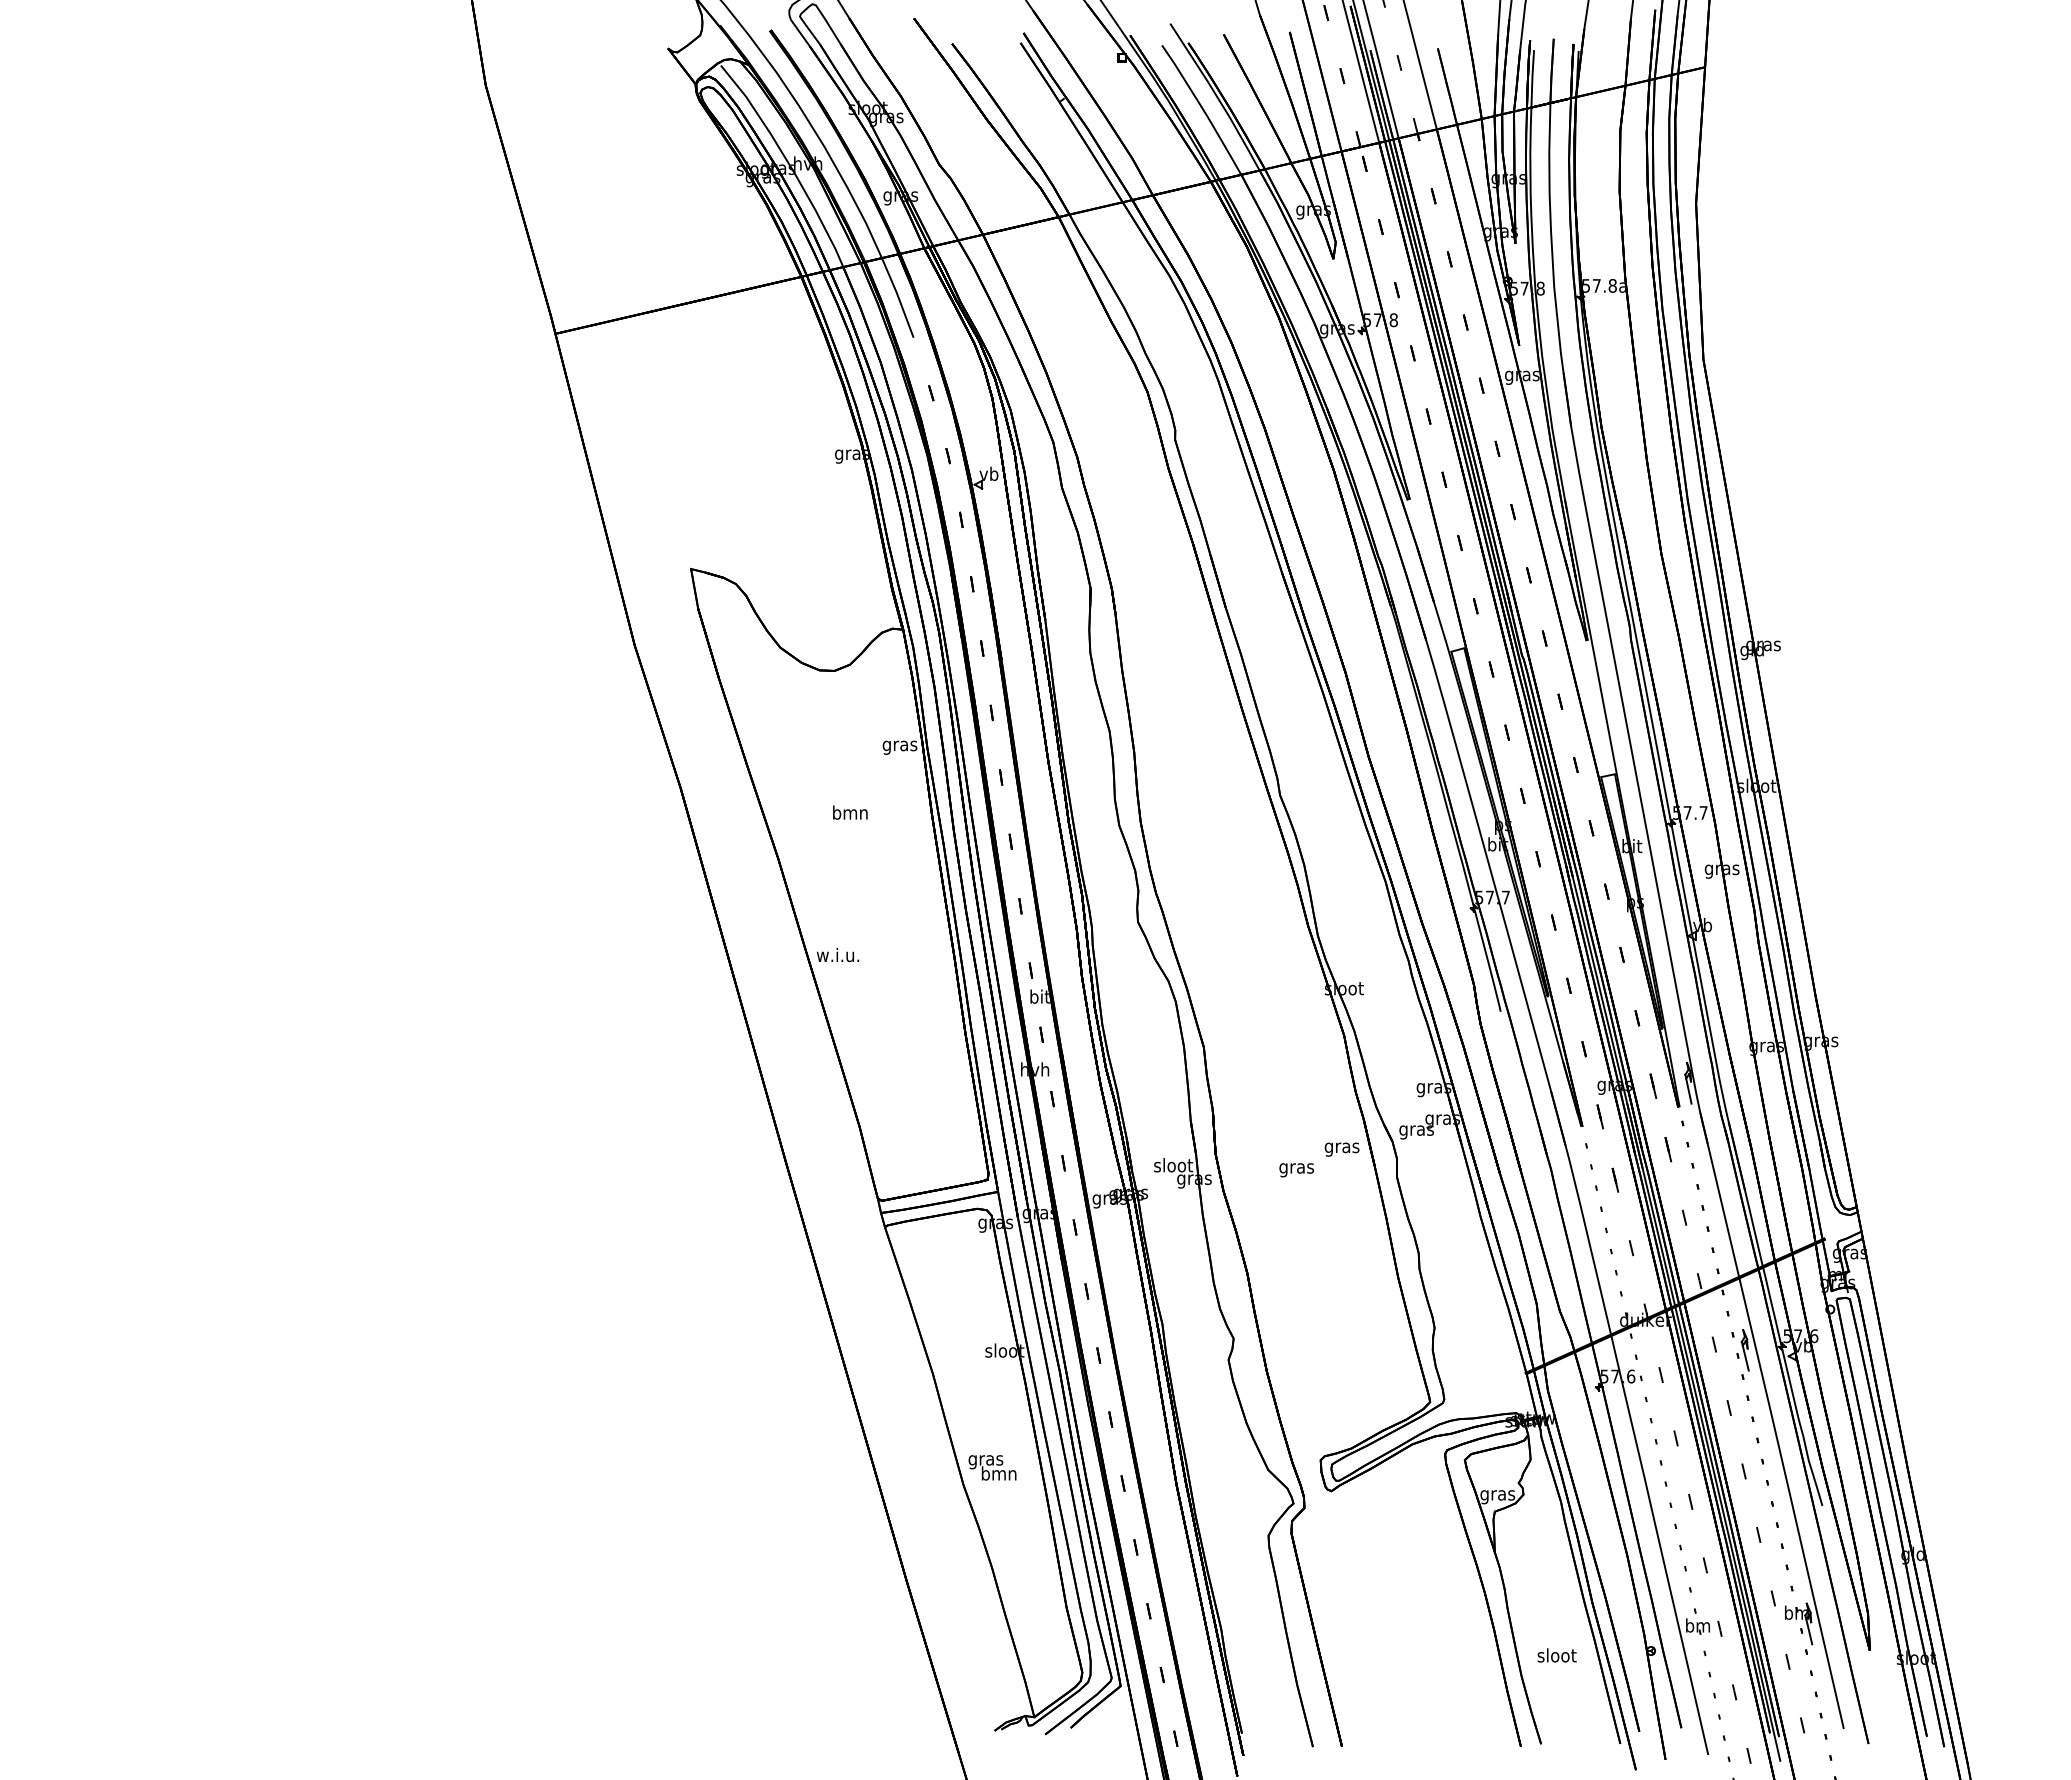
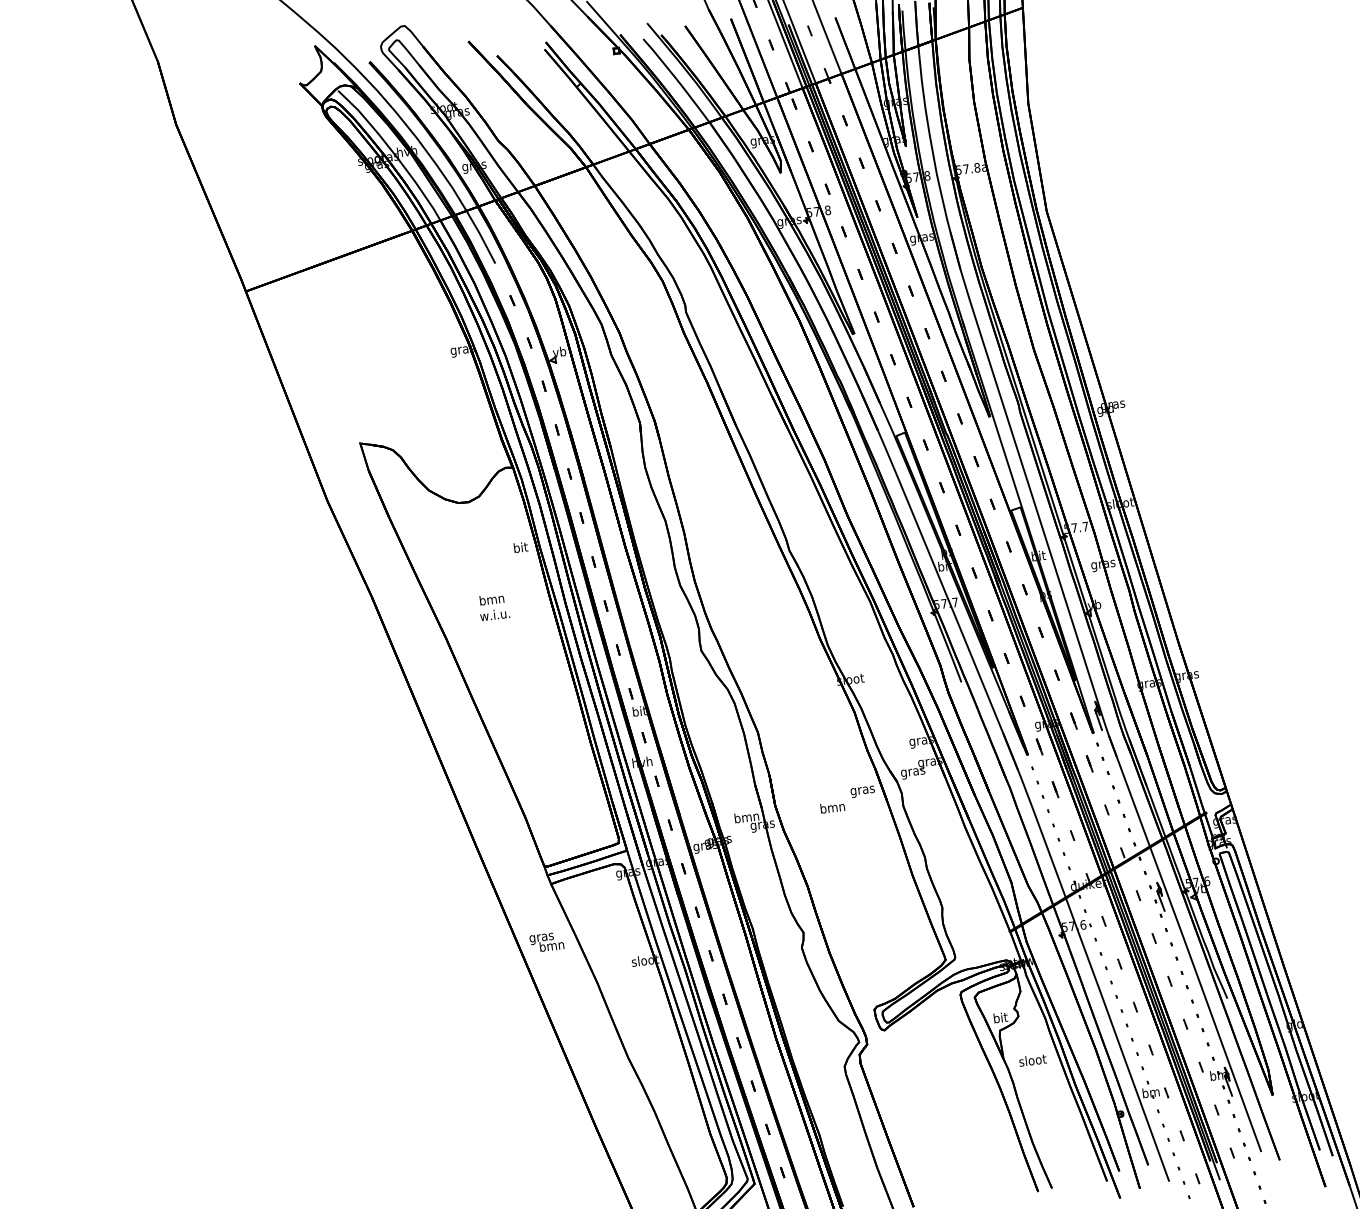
text: (899, 745) -> (520, 548), gras -> bit
text: (837, 954) -> (494, 614), moved
text: (1173, 1165) -> (746, 817), sloot -> bmn
text: (1296, 1168) -> (832, 808), gras -> bmn
text: (992, 1467) -> (546, 942), moved
text: (1497, 1495) -> (1000, 1019), gras -> bit
text: (1556, 1655) -> (1032, 1060), moved

